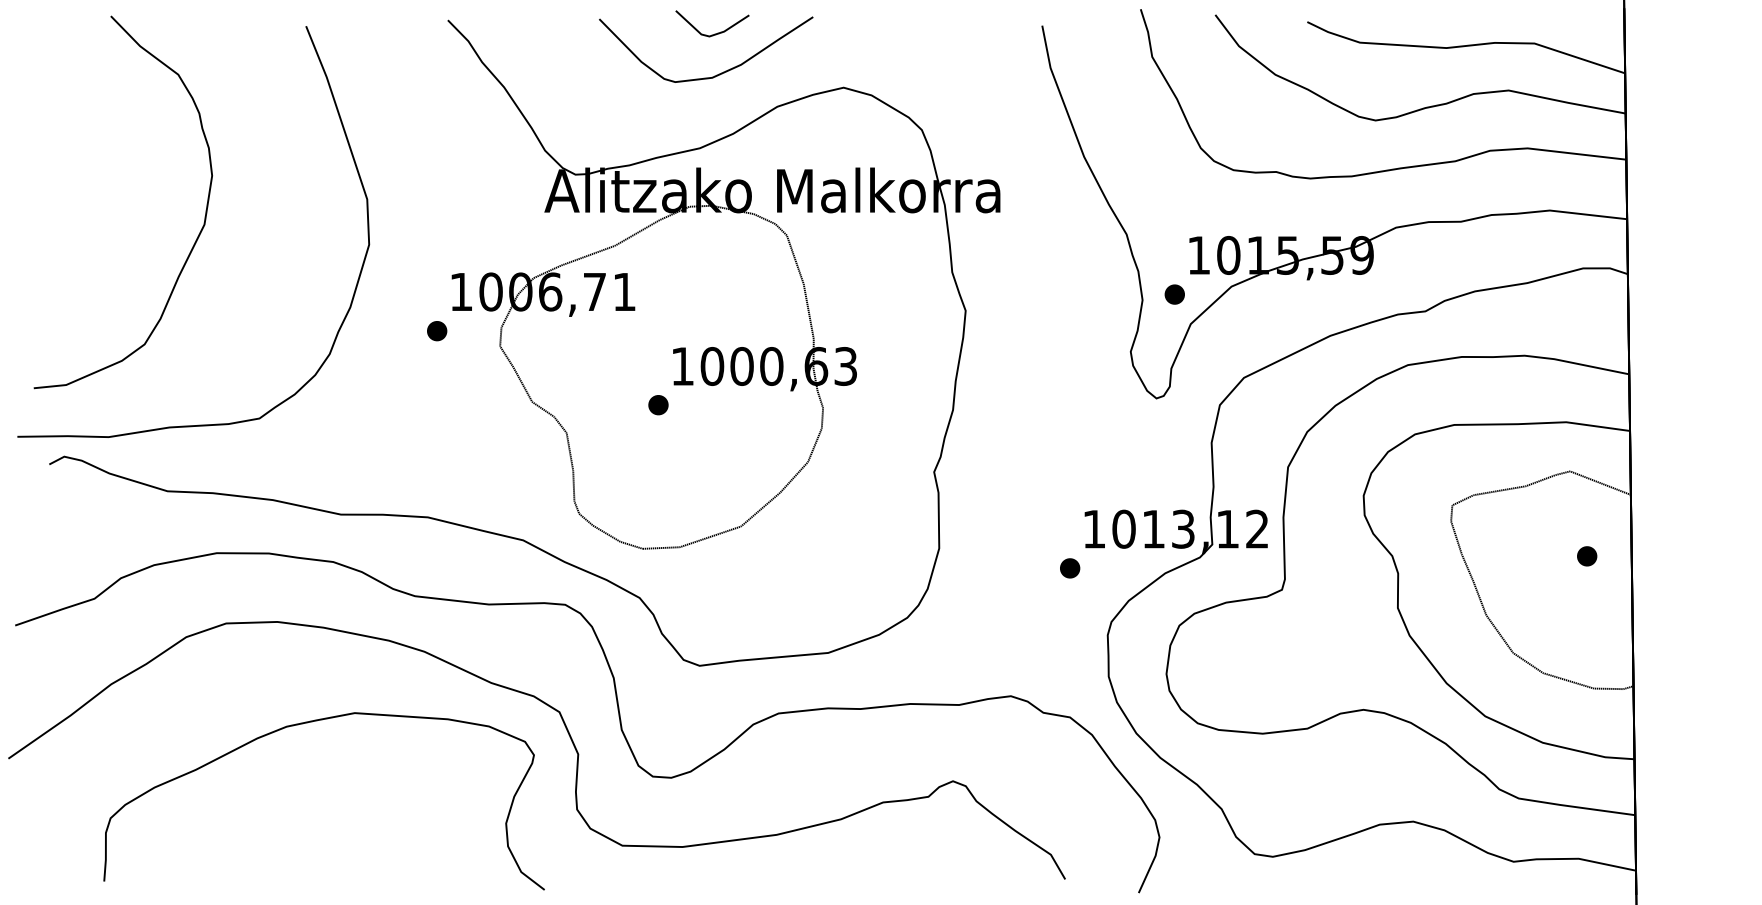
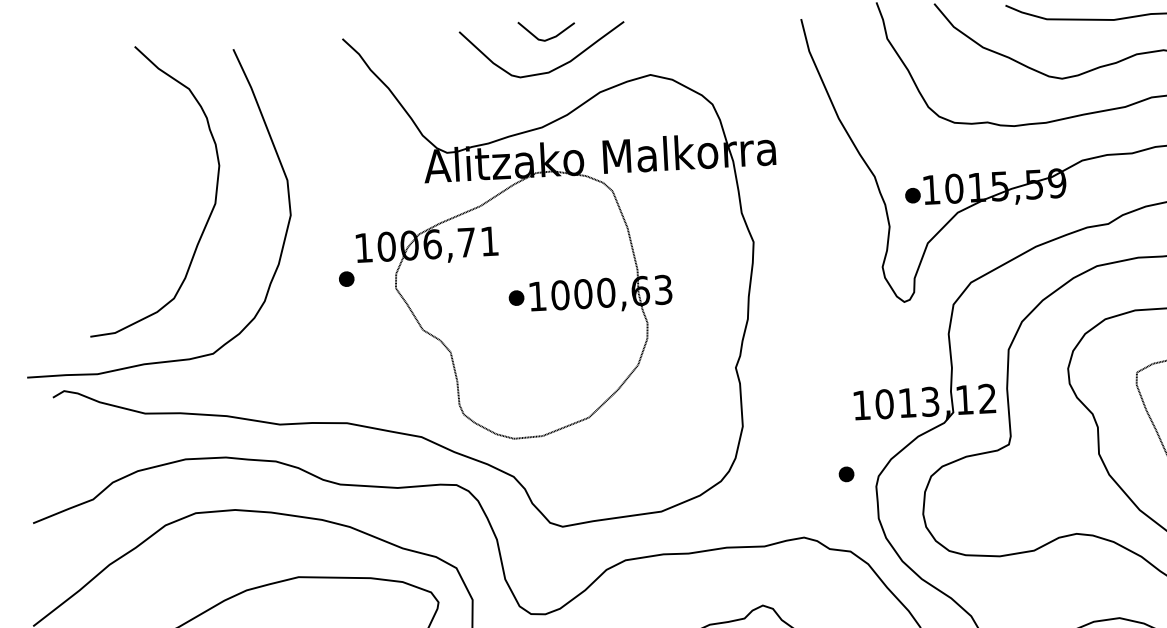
part: (196, 238) -> (209, 214), moved
part: (1174, 294) -> (912, 195), moved
part: (658, 405) -> (516, 298), moved
part: (1070, 568) -> (846, 474), moved

